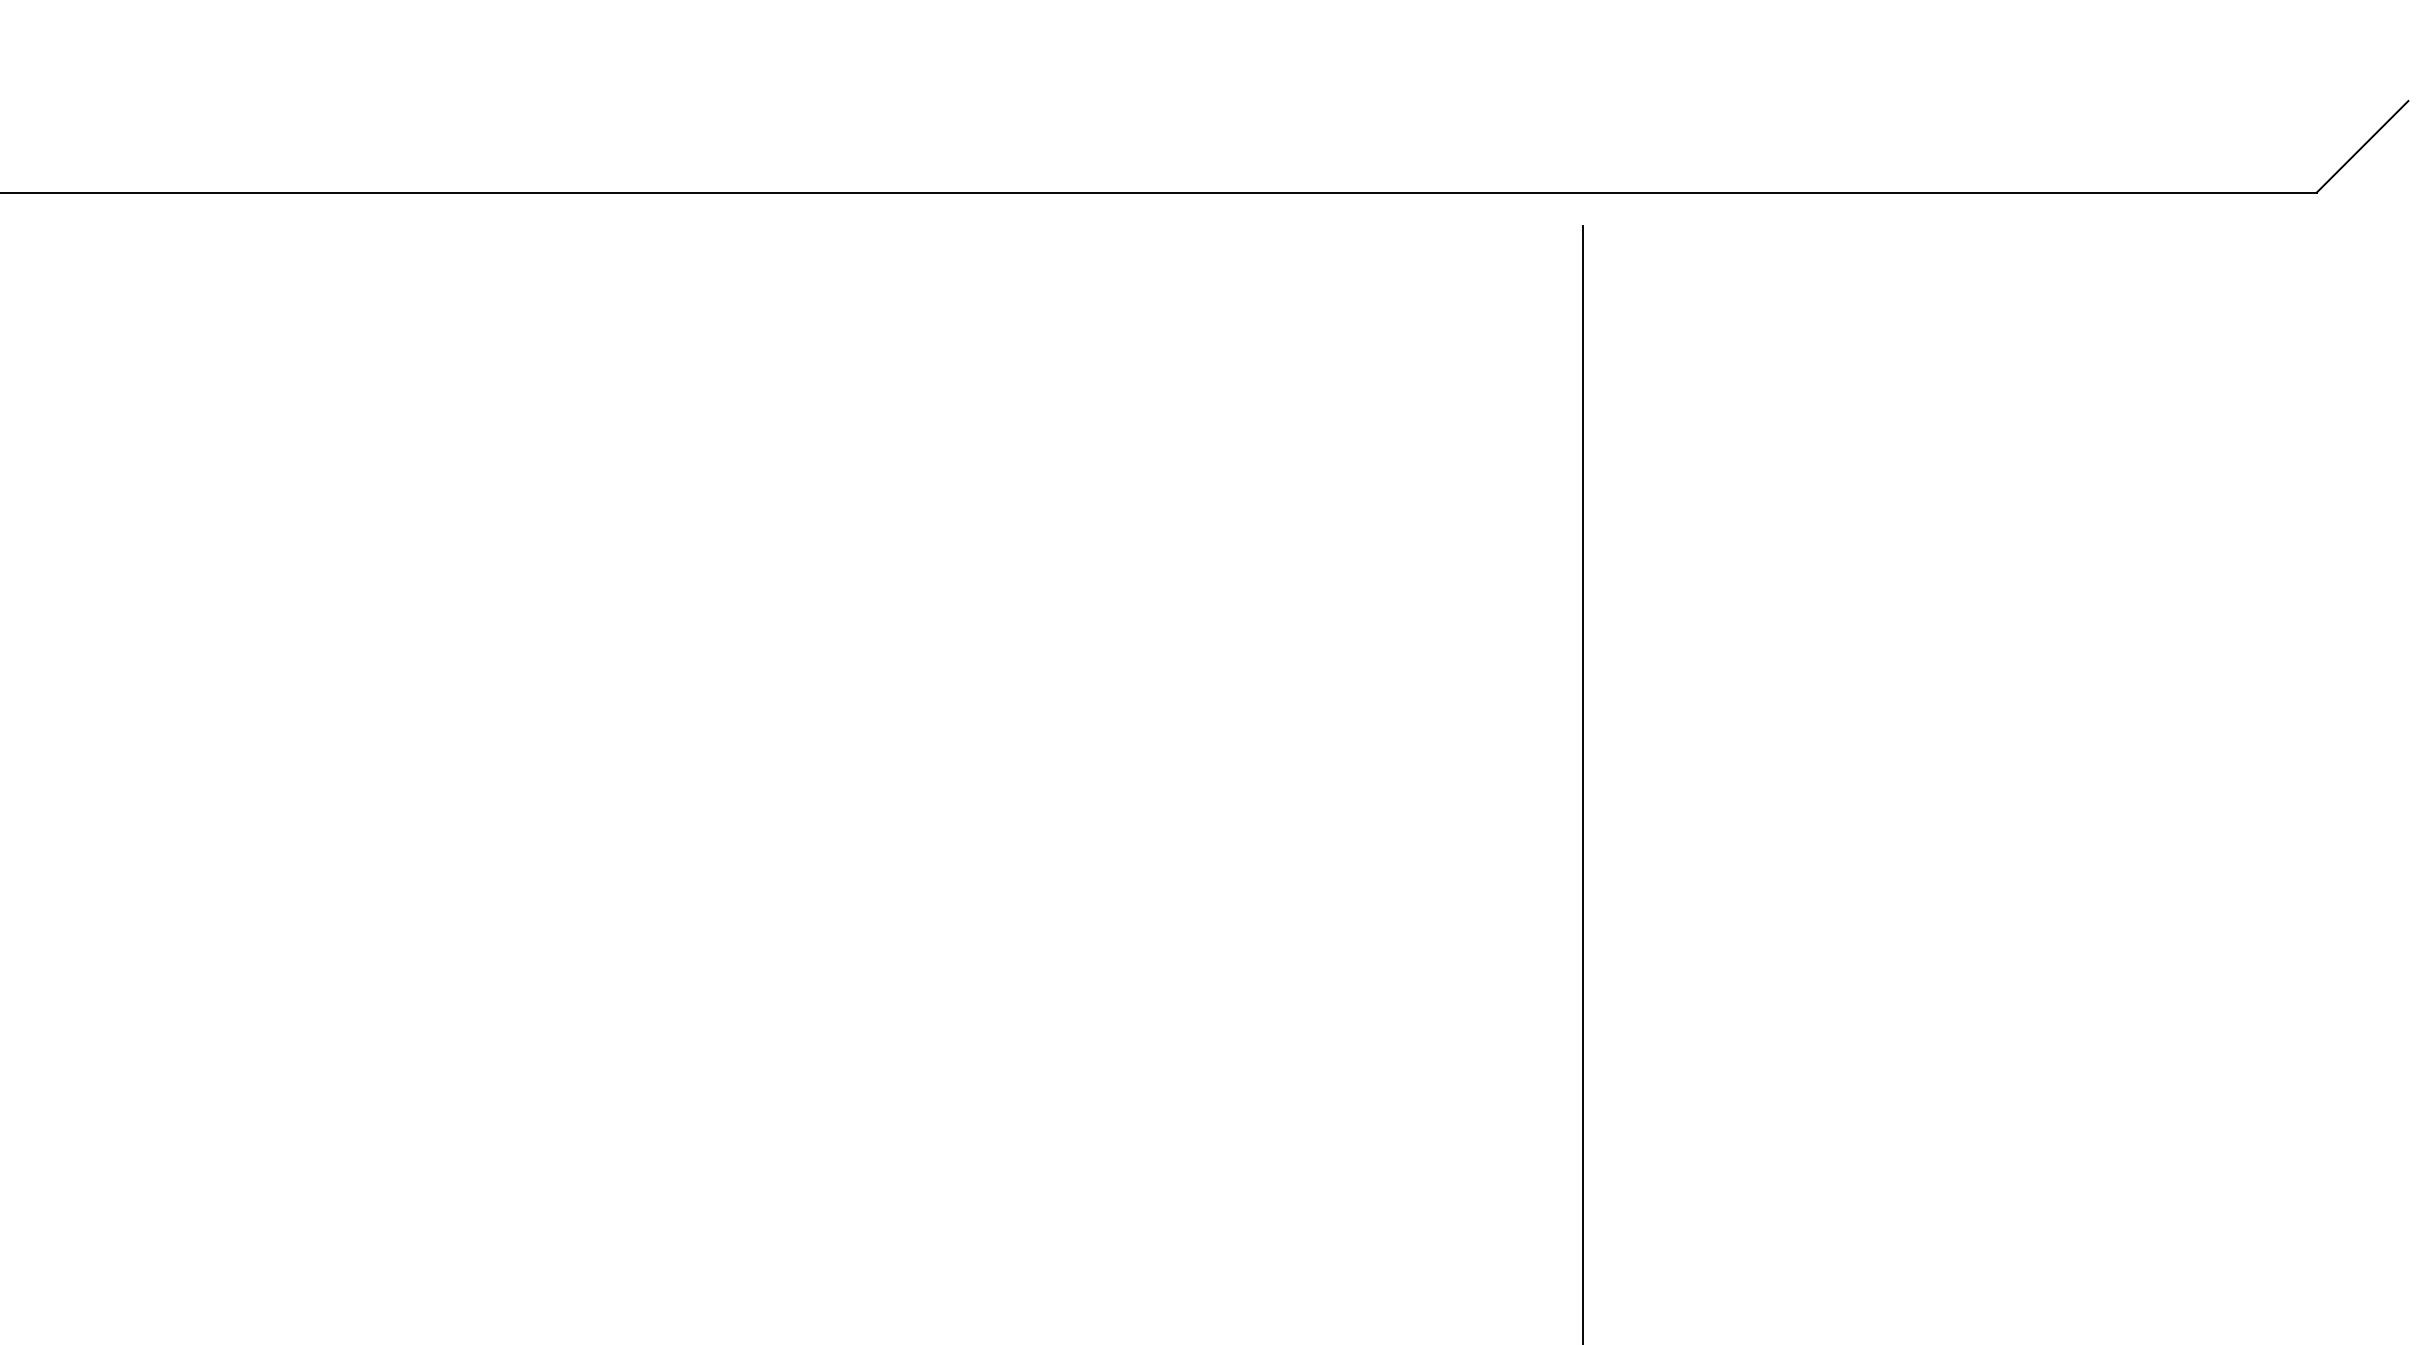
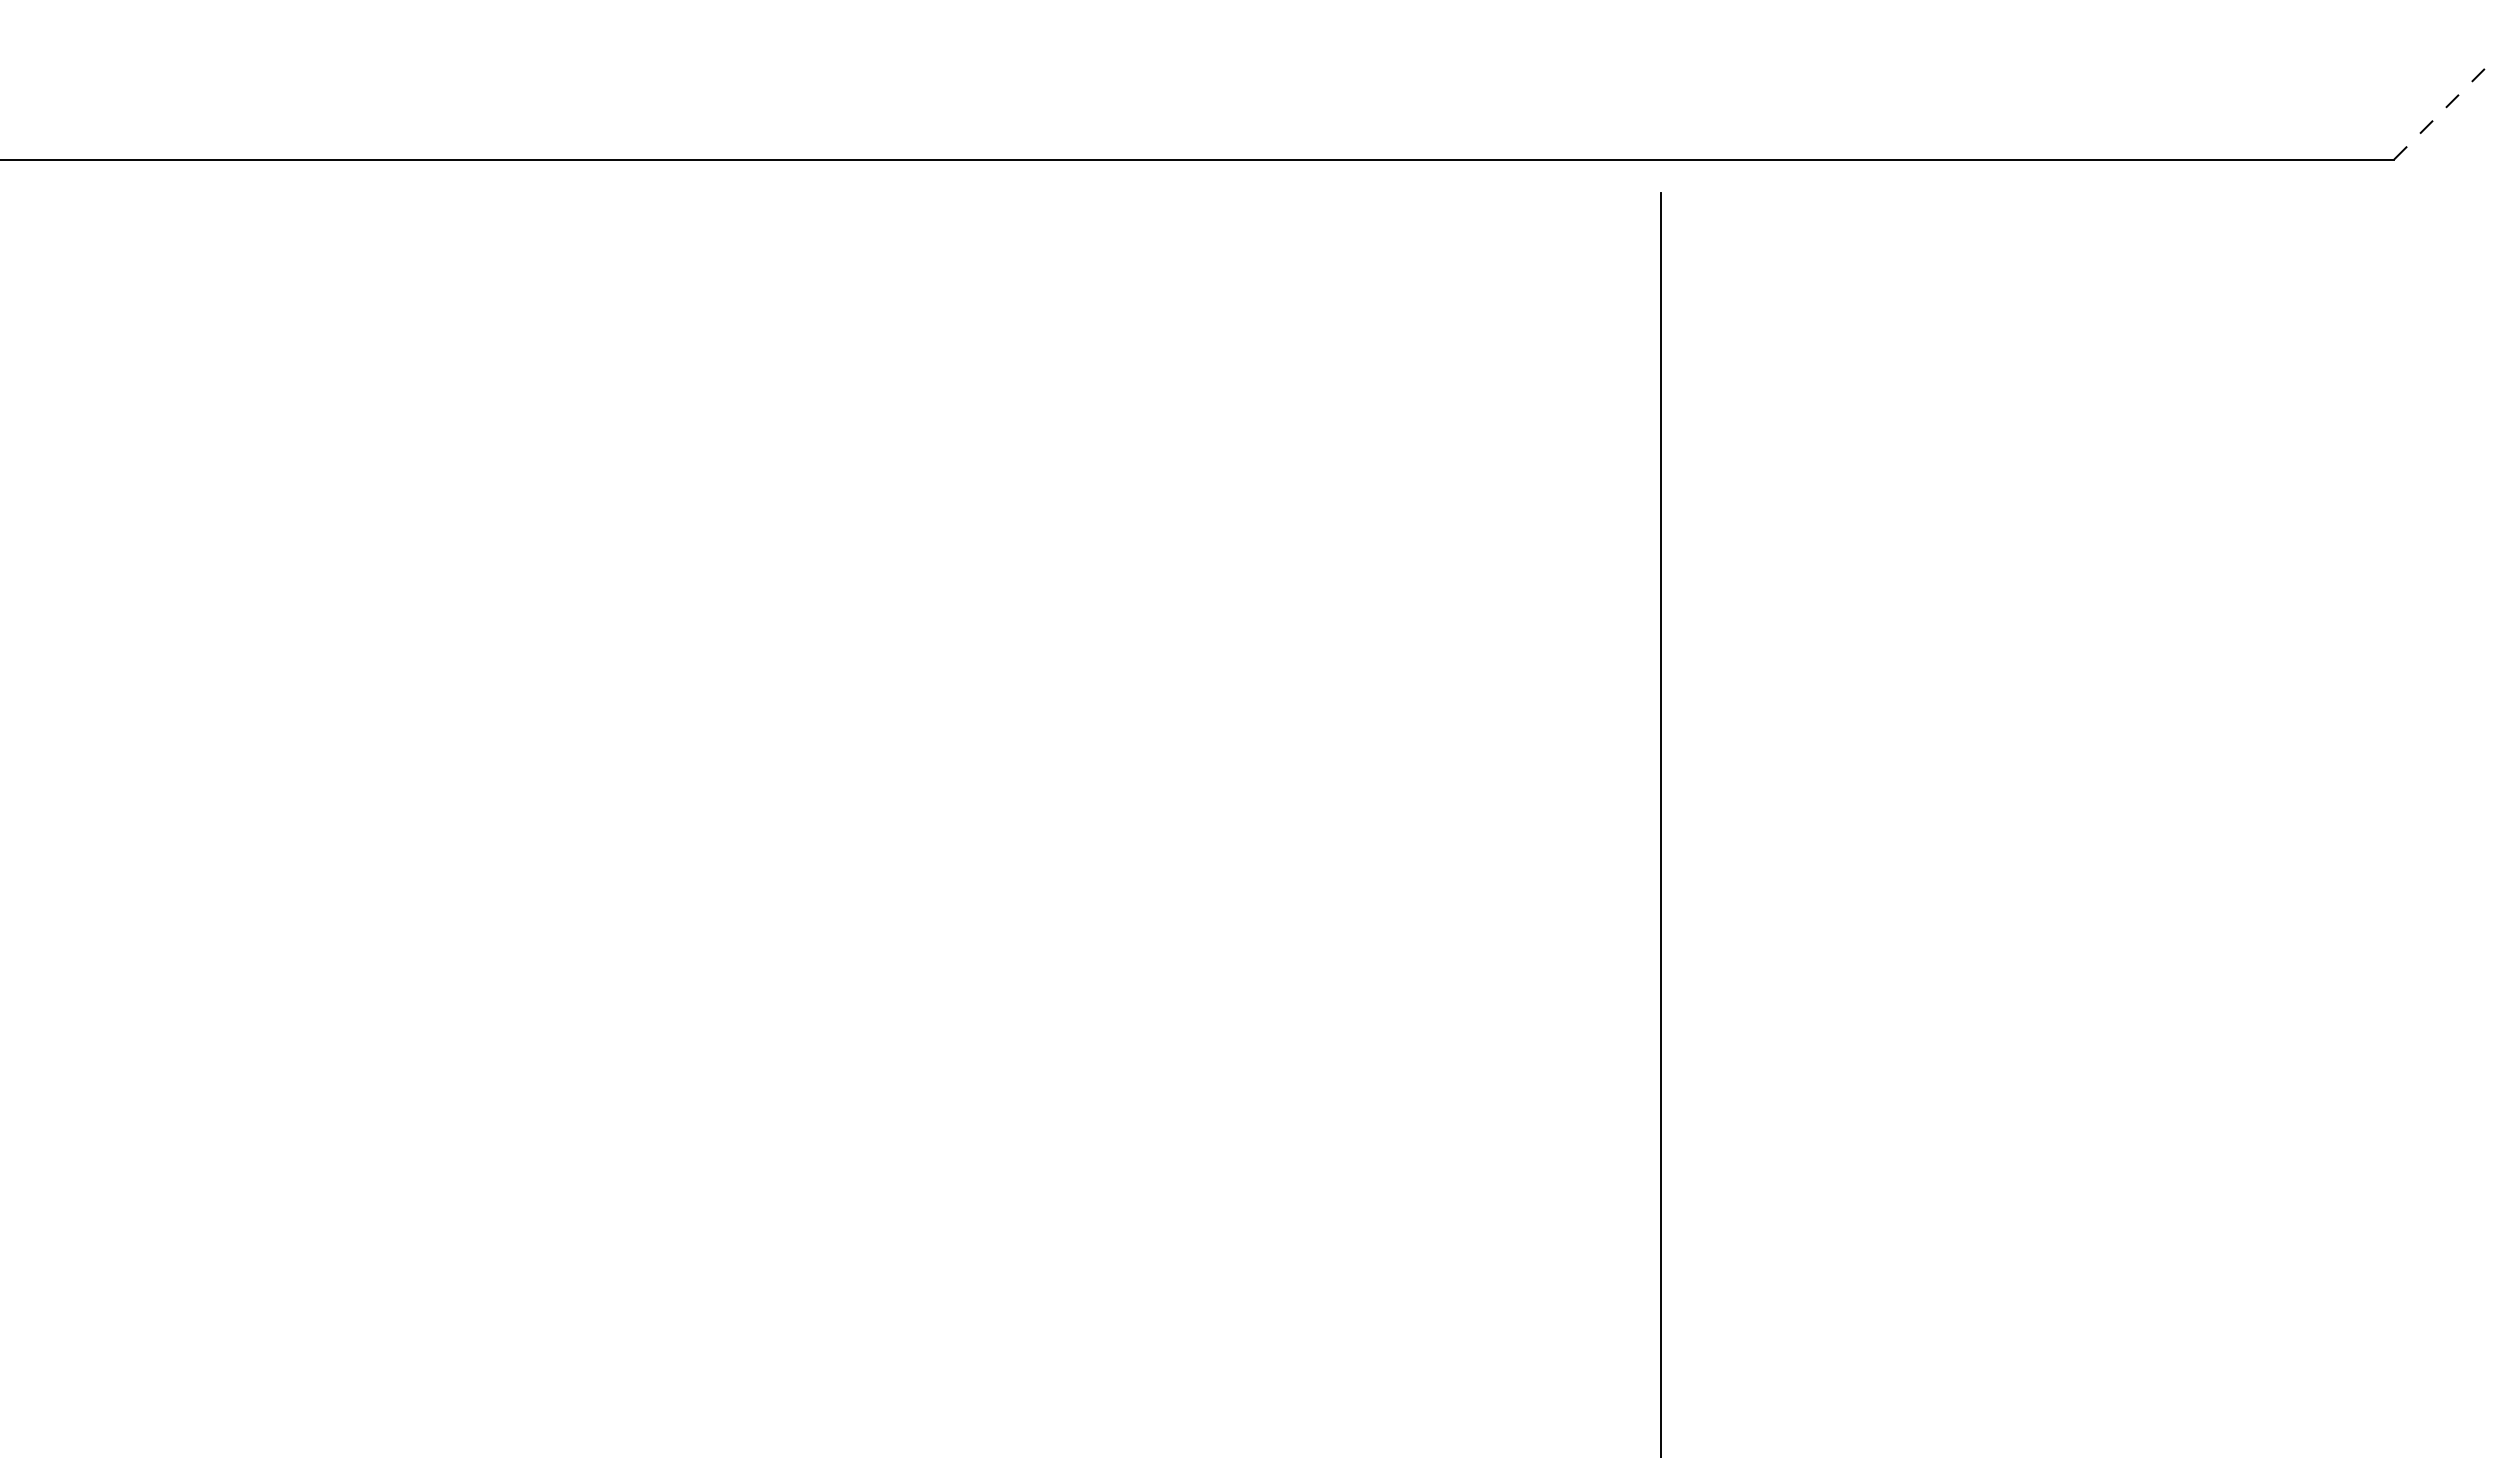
line: (2362, 146) -> (2439, 113), solid -> dashed

